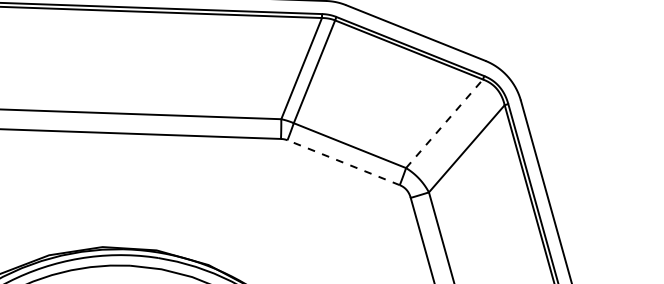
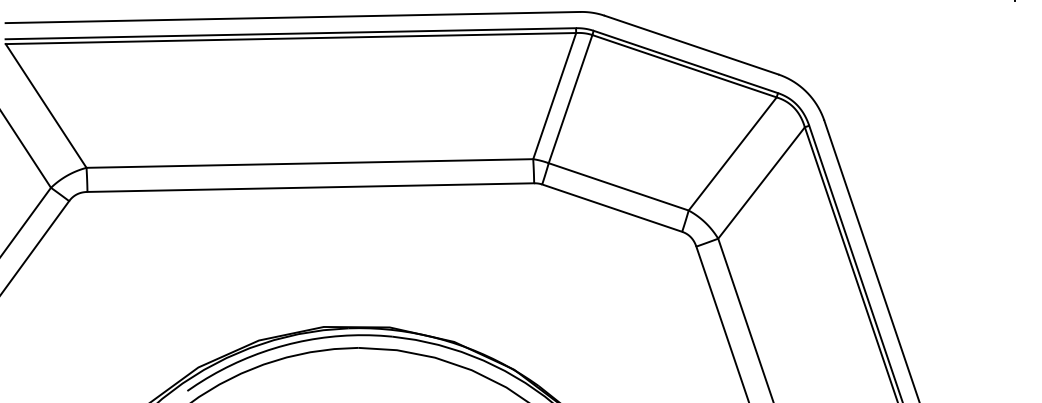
line: (444, 123) -> (732, 153), dashed -> solid
line: (343, 163) -> (612, 208), dashed -> solid

